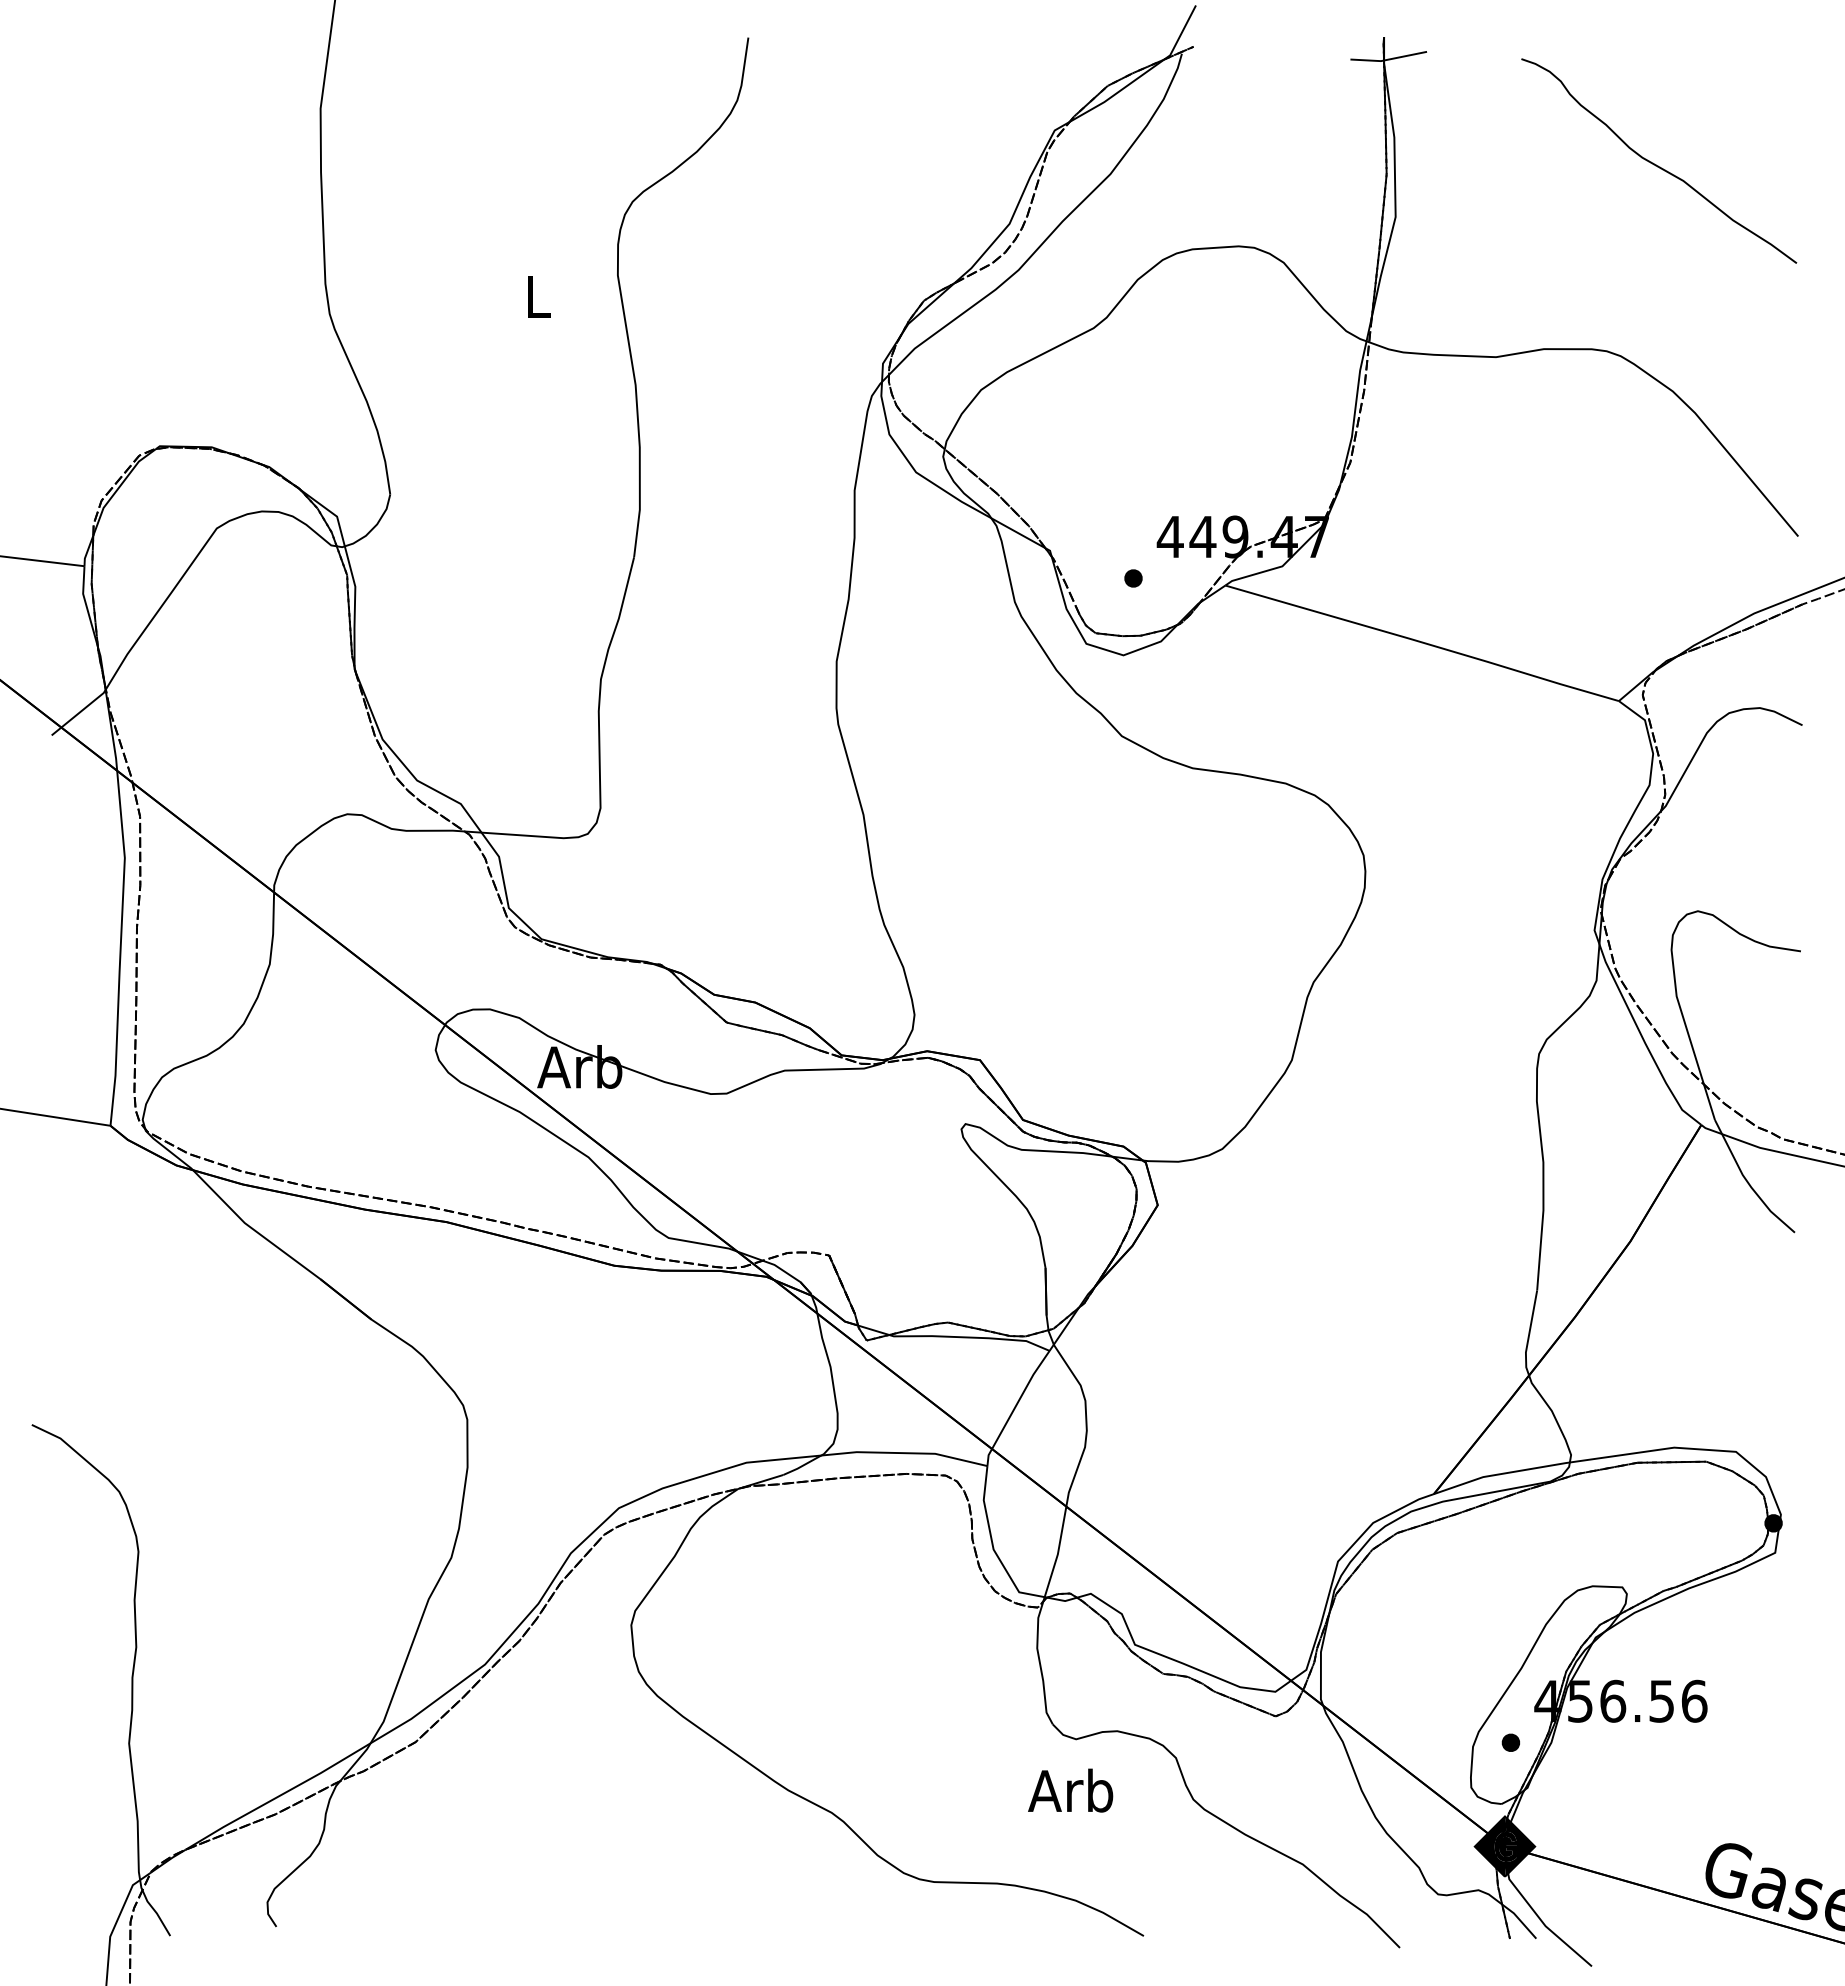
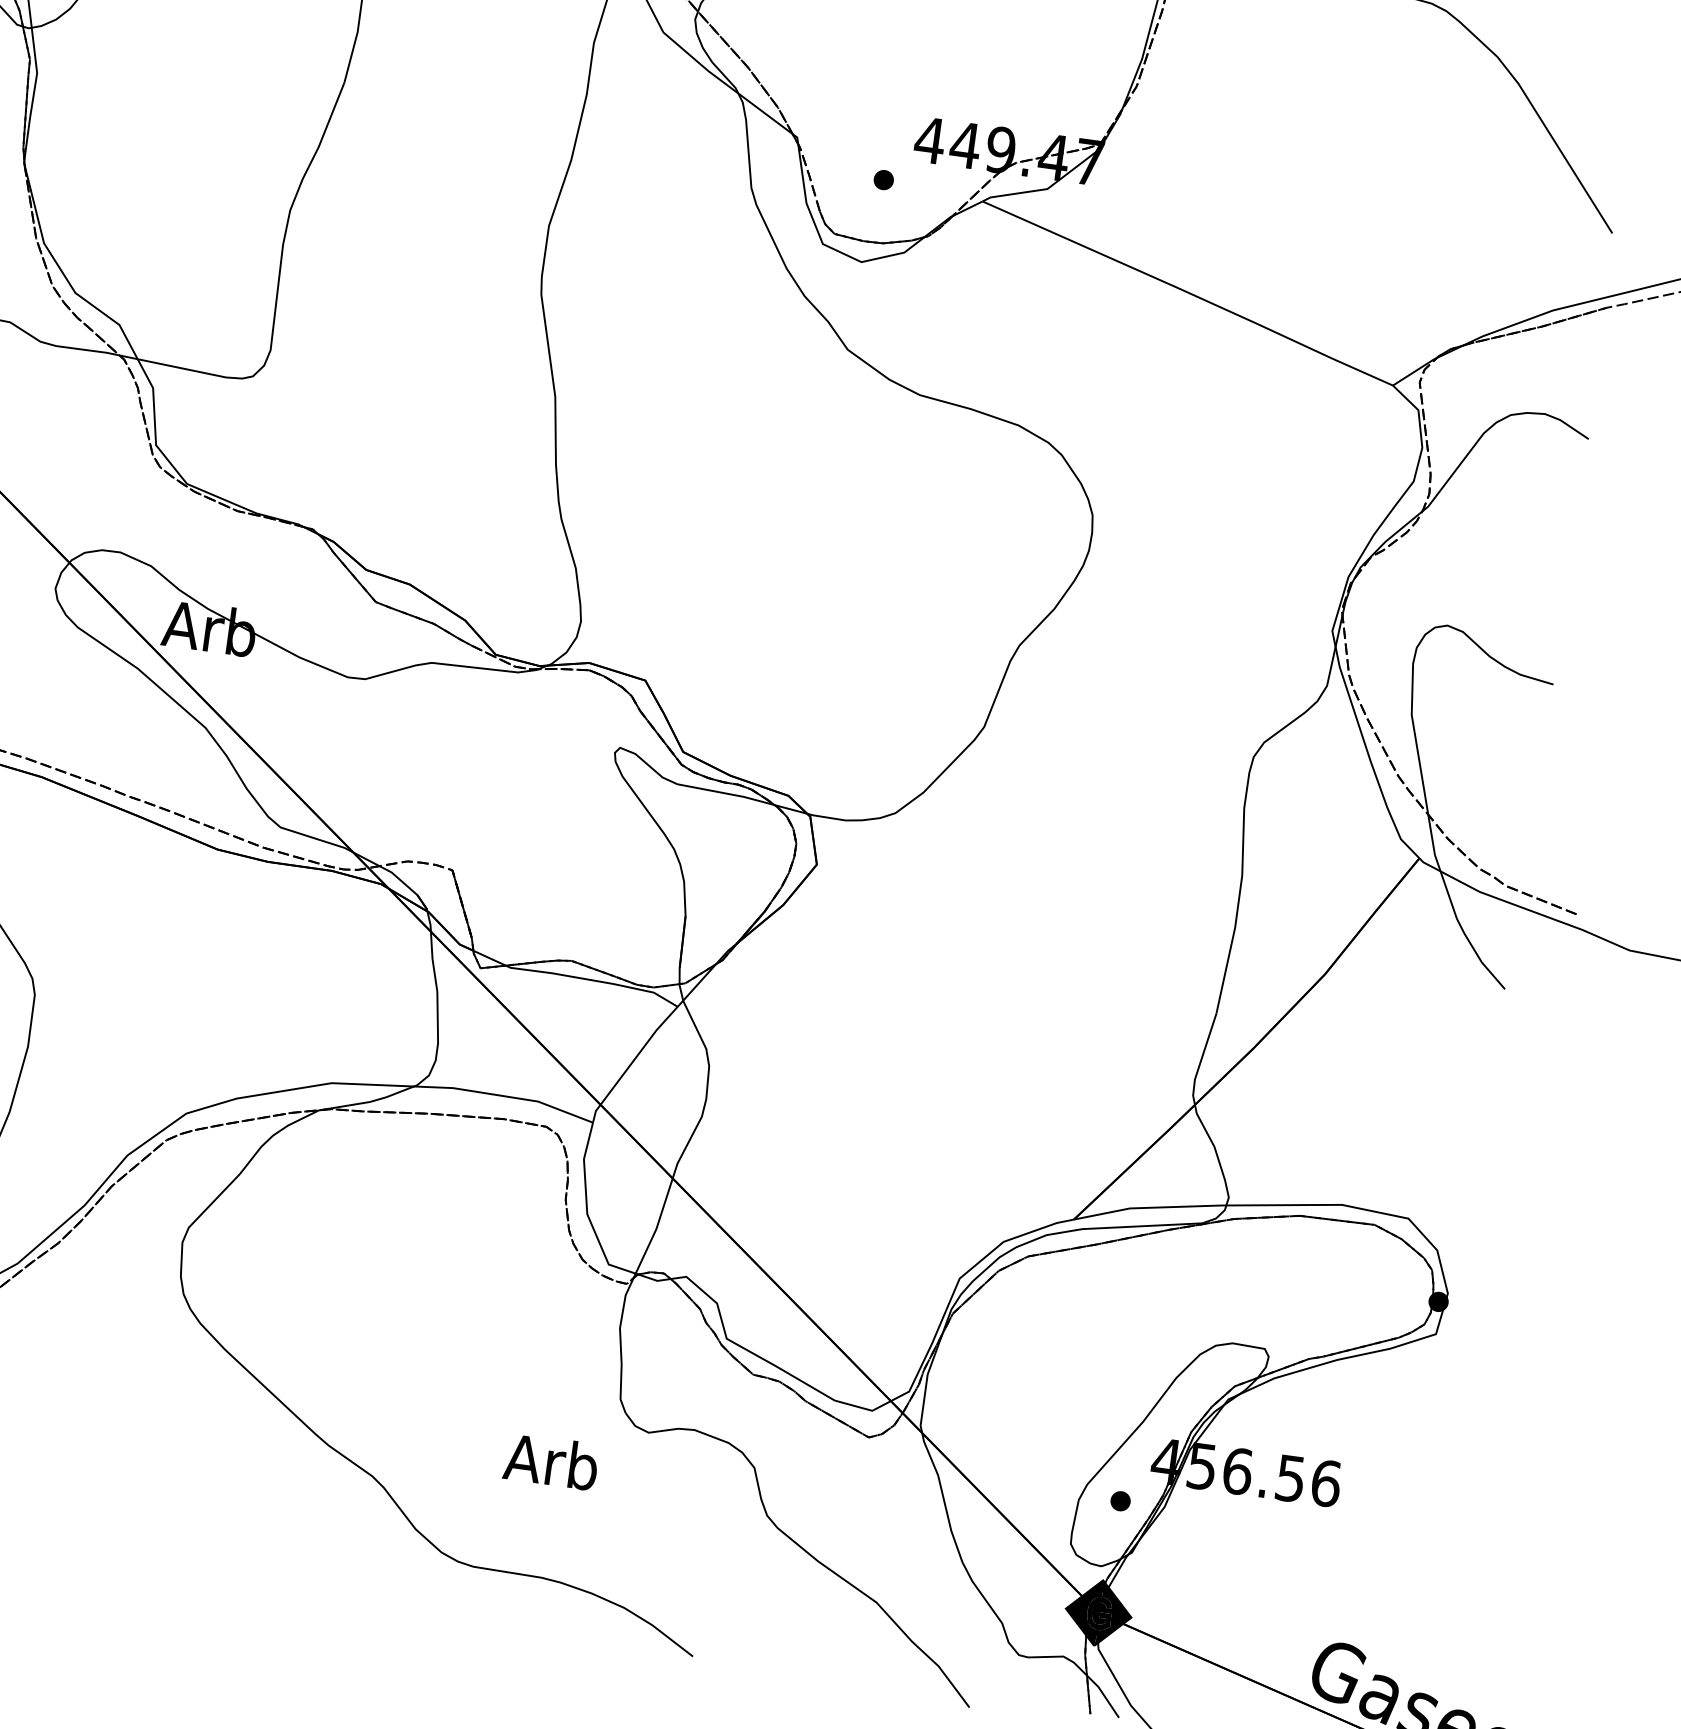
text: (1070, 1790) -> (551, 1461), moved

